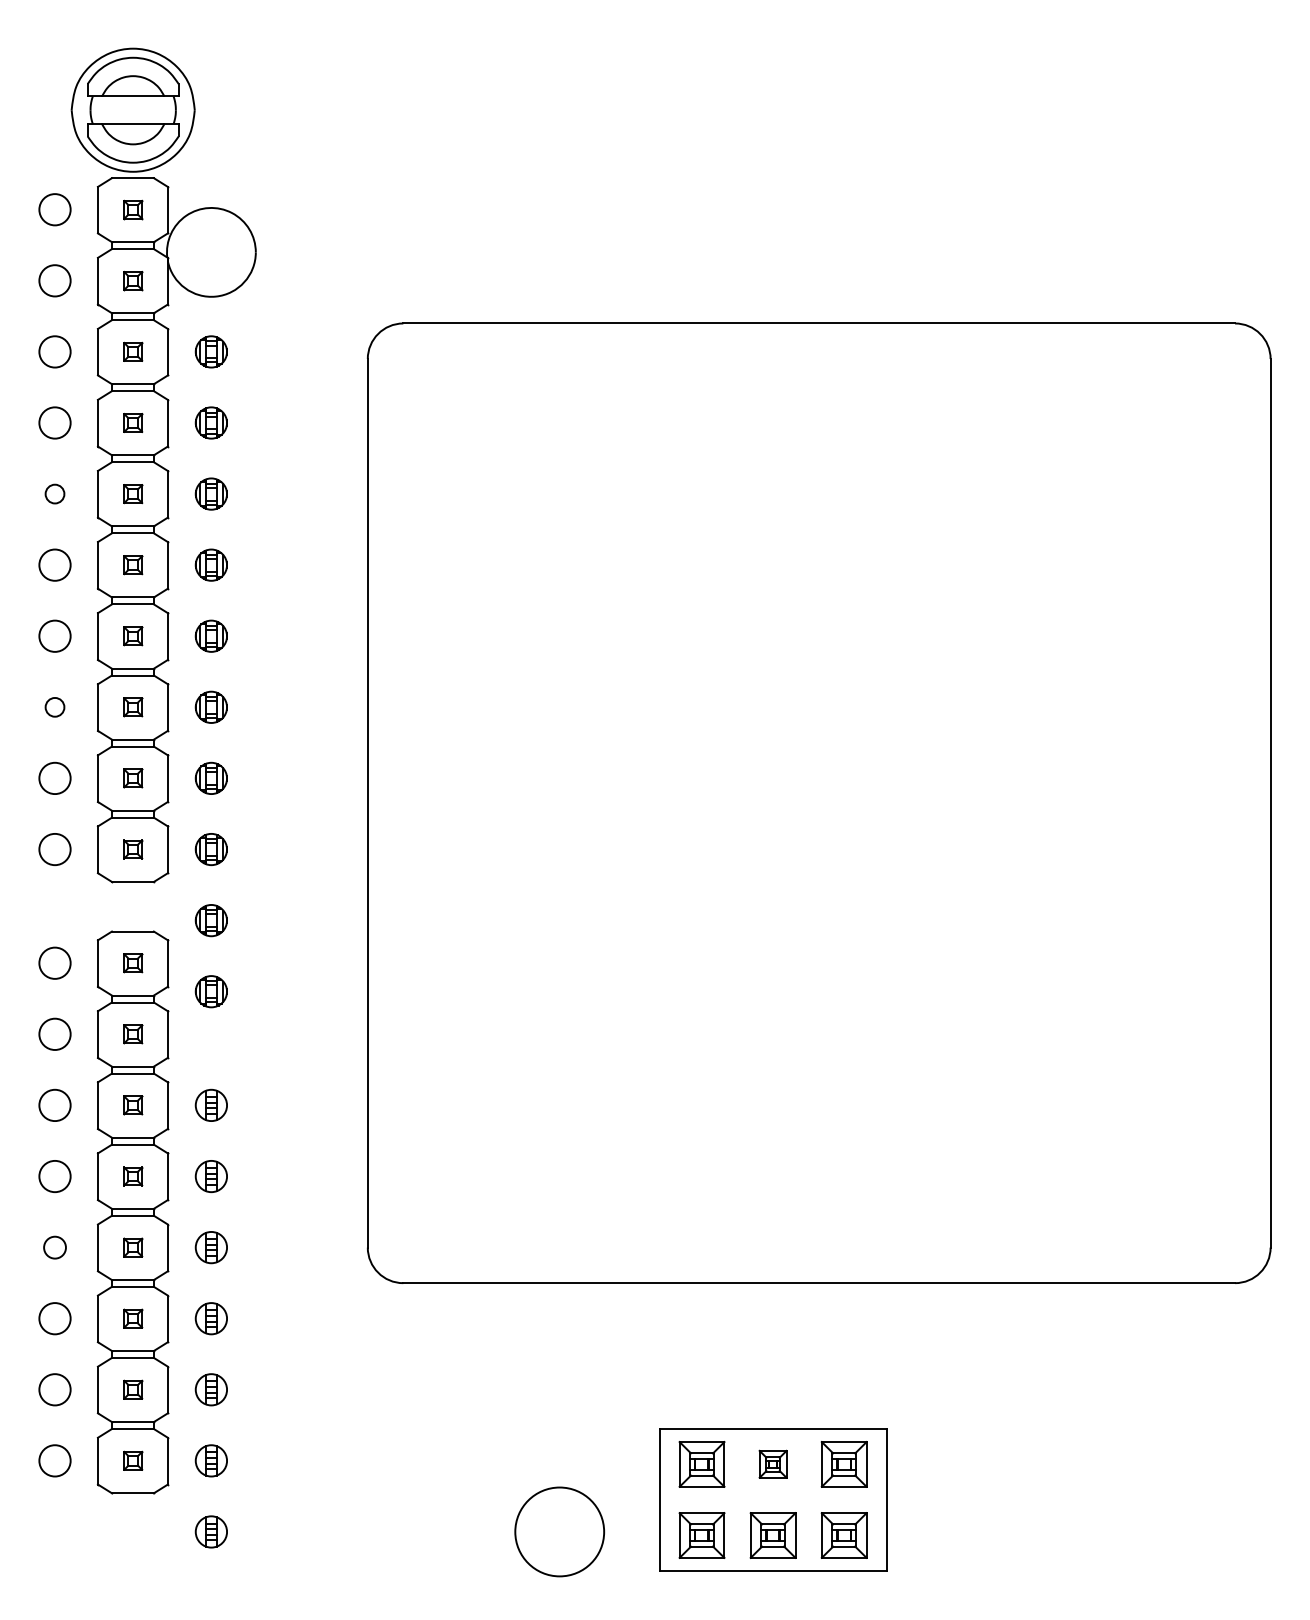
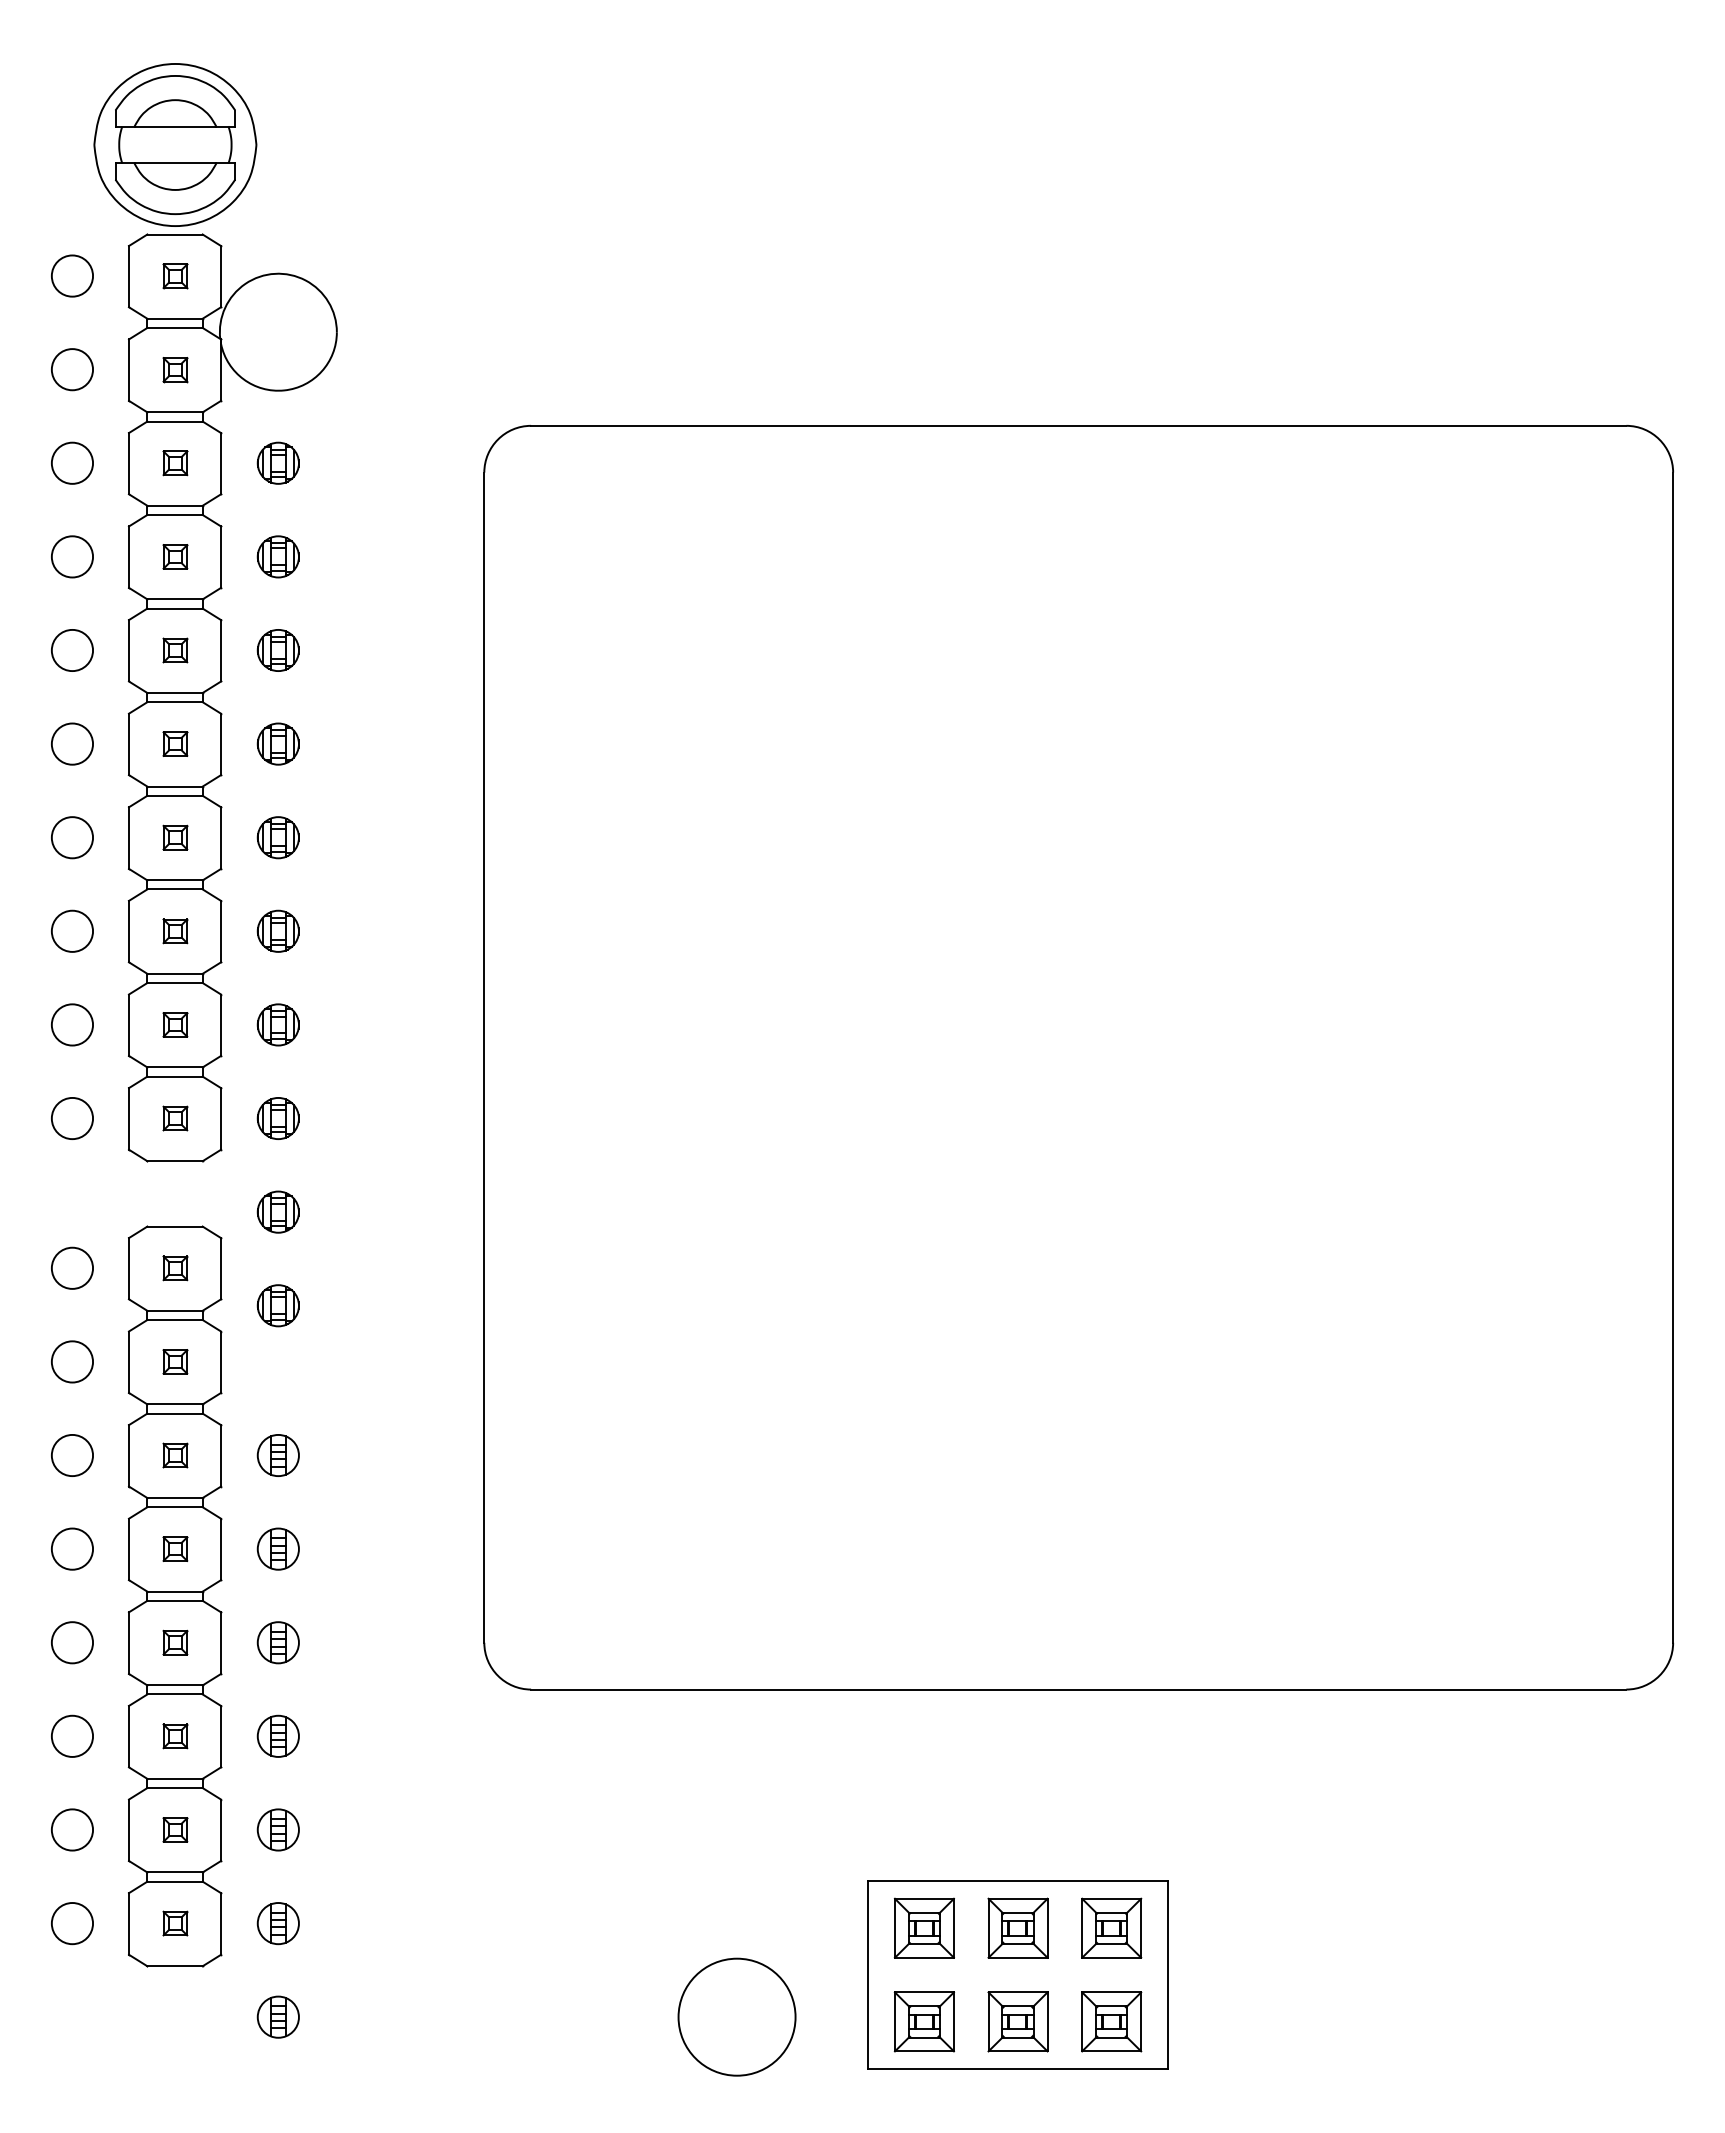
circle: (55, 494) -> (72, 650), size x1.67
circle: (55, 706) -> (72, 930), size x1.67
circle: (55, 1247) -> (72, 1642), size x1.43
part: (772, 1463) -> (1017, 1927), size x1.67

